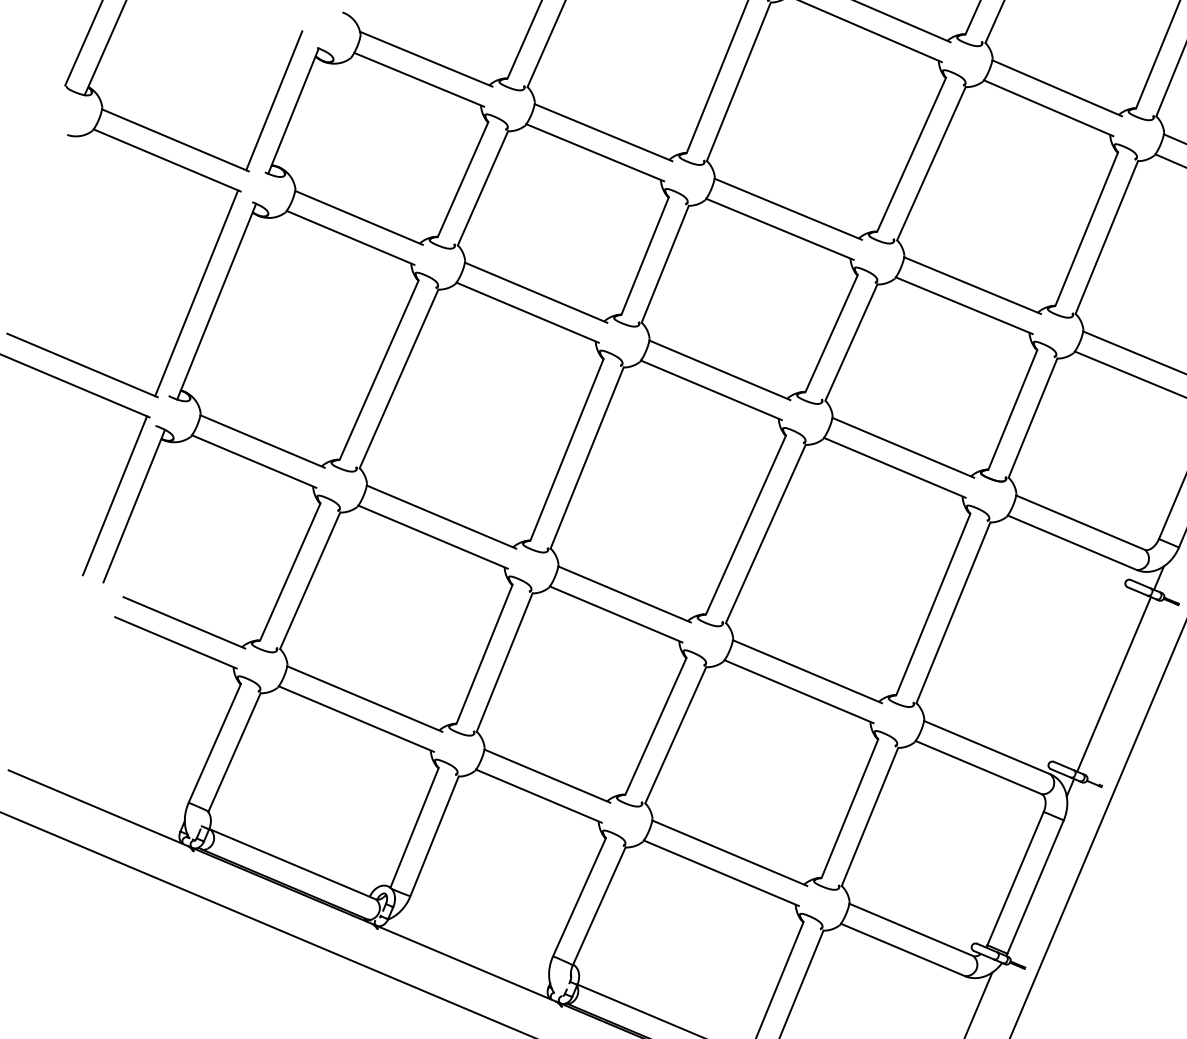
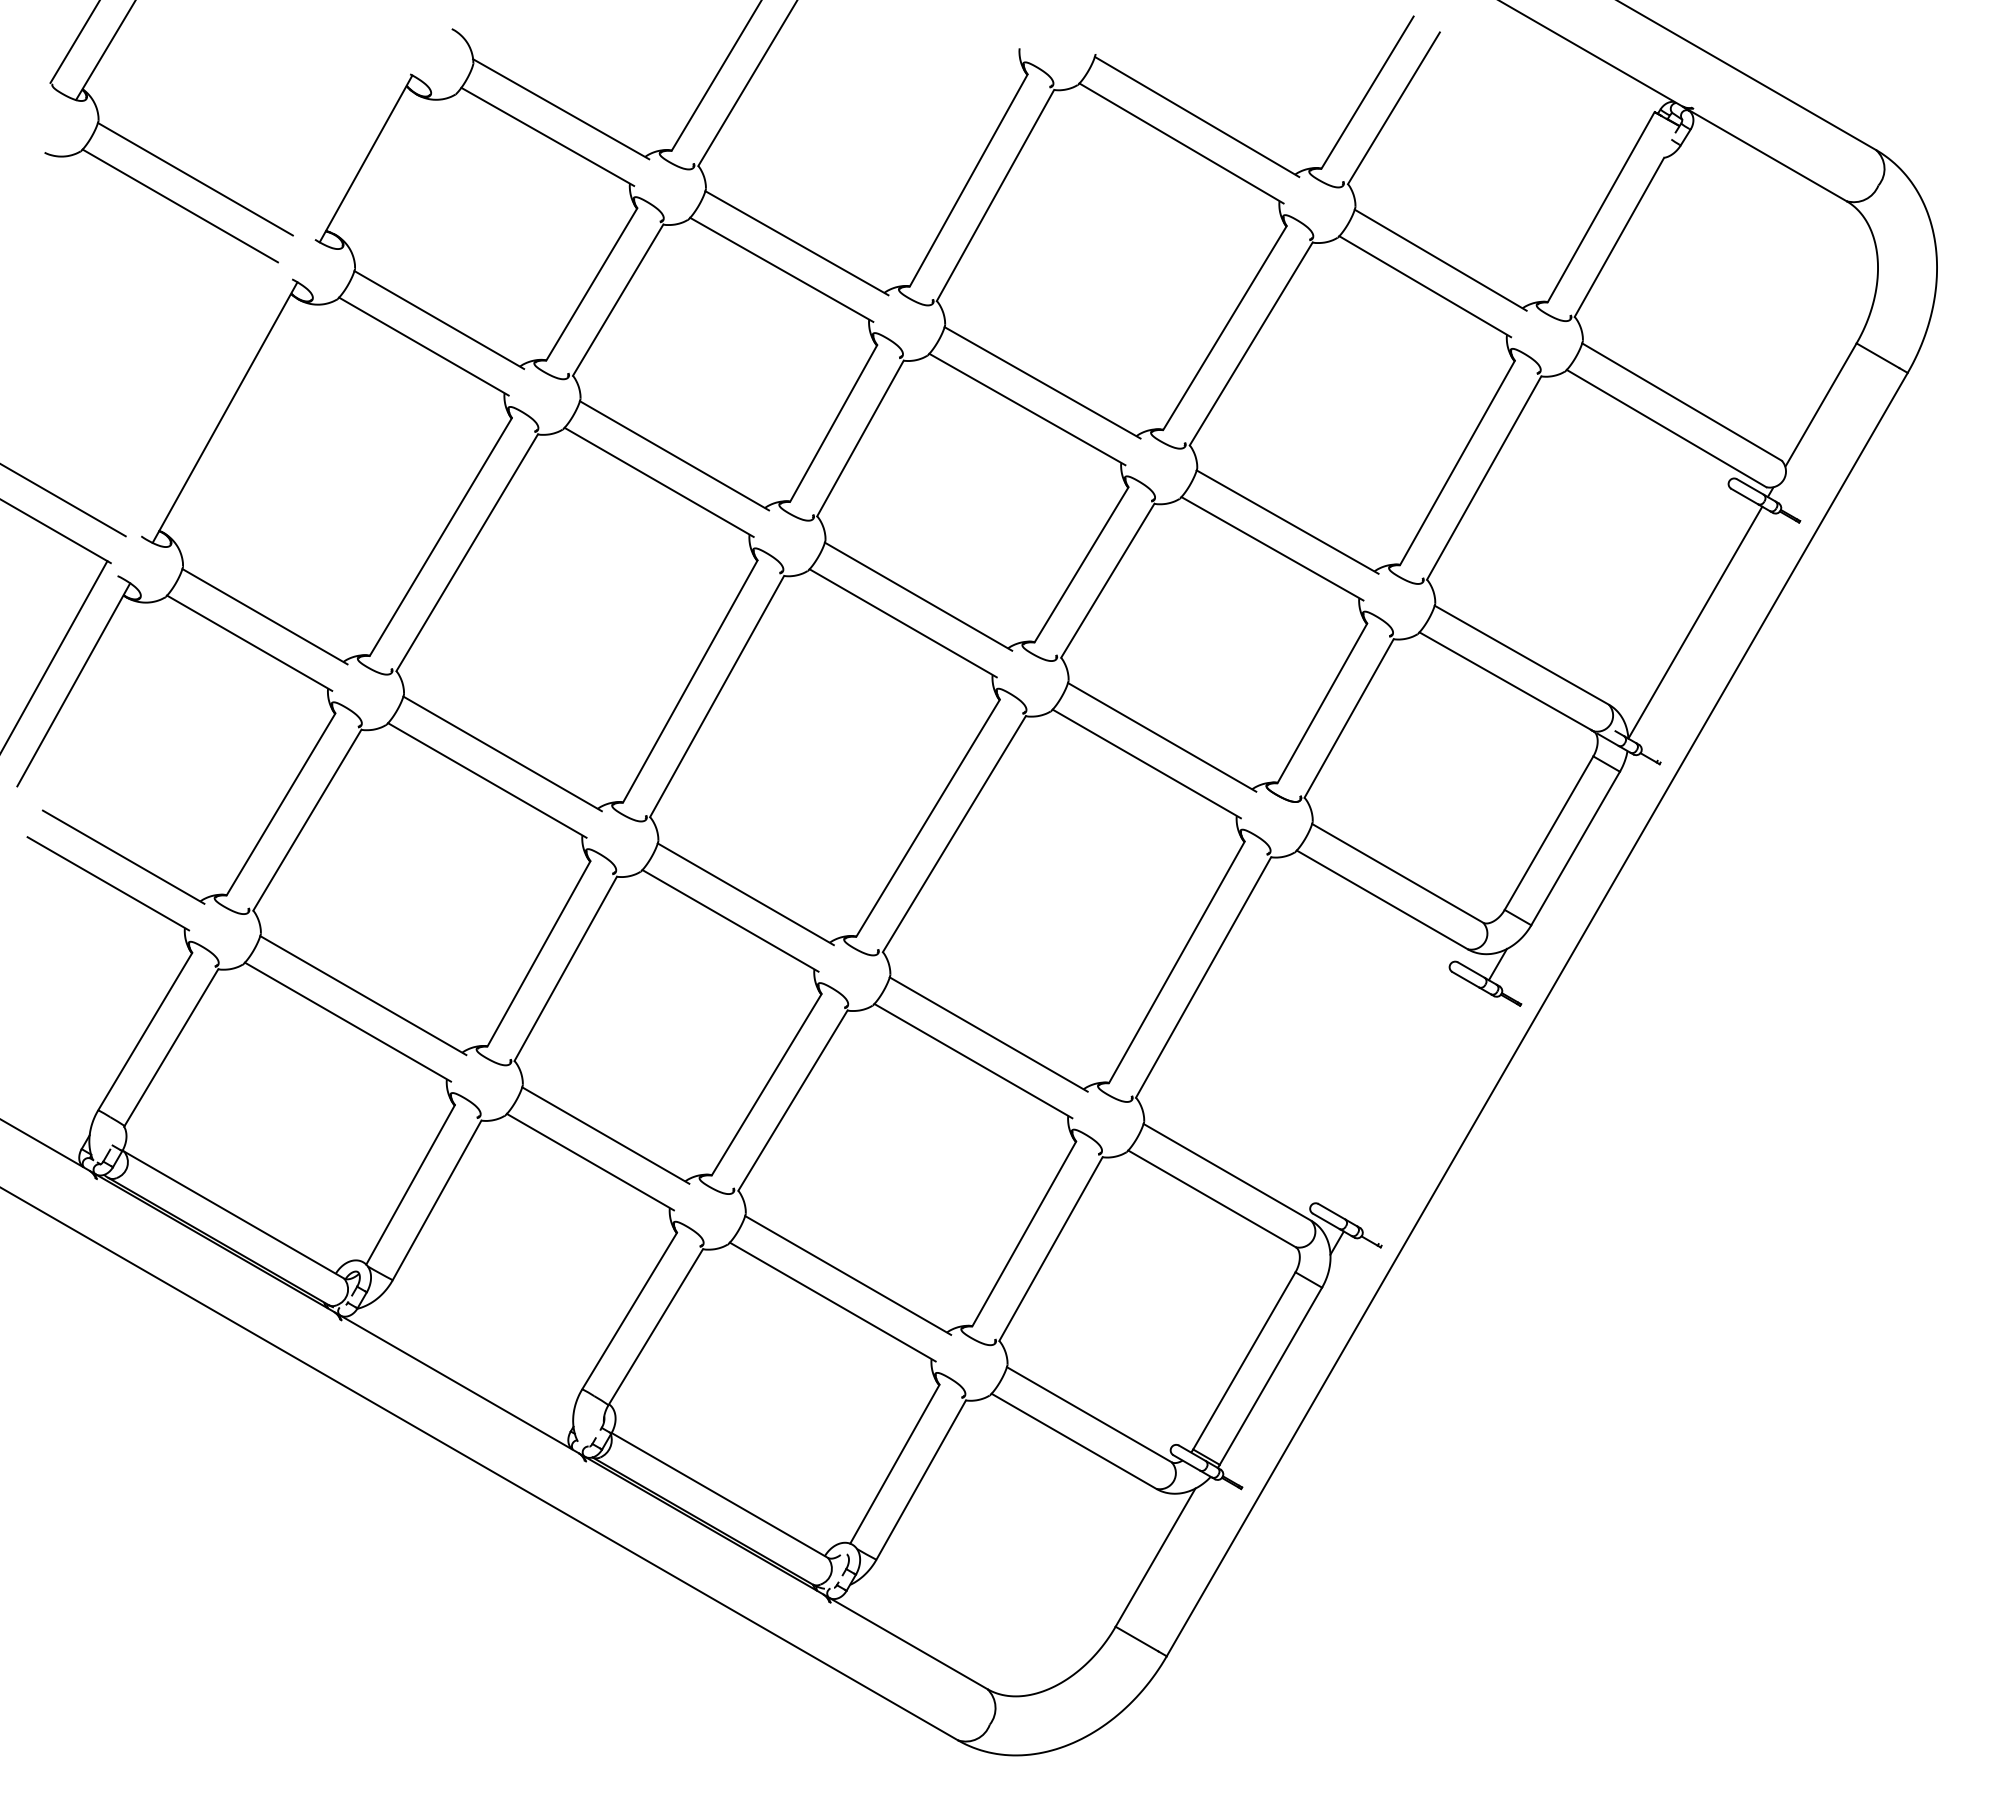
line: (273, 100) -> (340, 140), removed
line: (196, 293) -> (198, 397), removed
line: (1114, 684) -> (1416, 1105), removed

